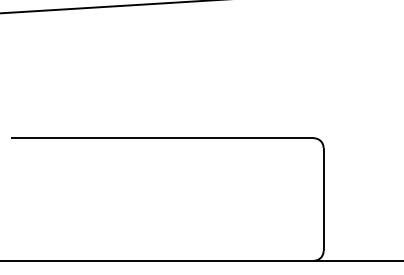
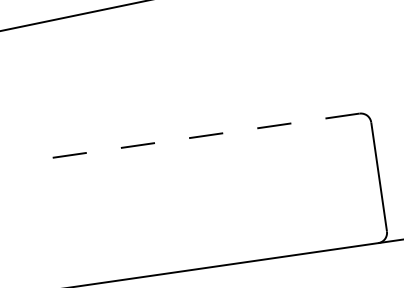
line: (162, 138) -> (199, 136), solid -> dashed

